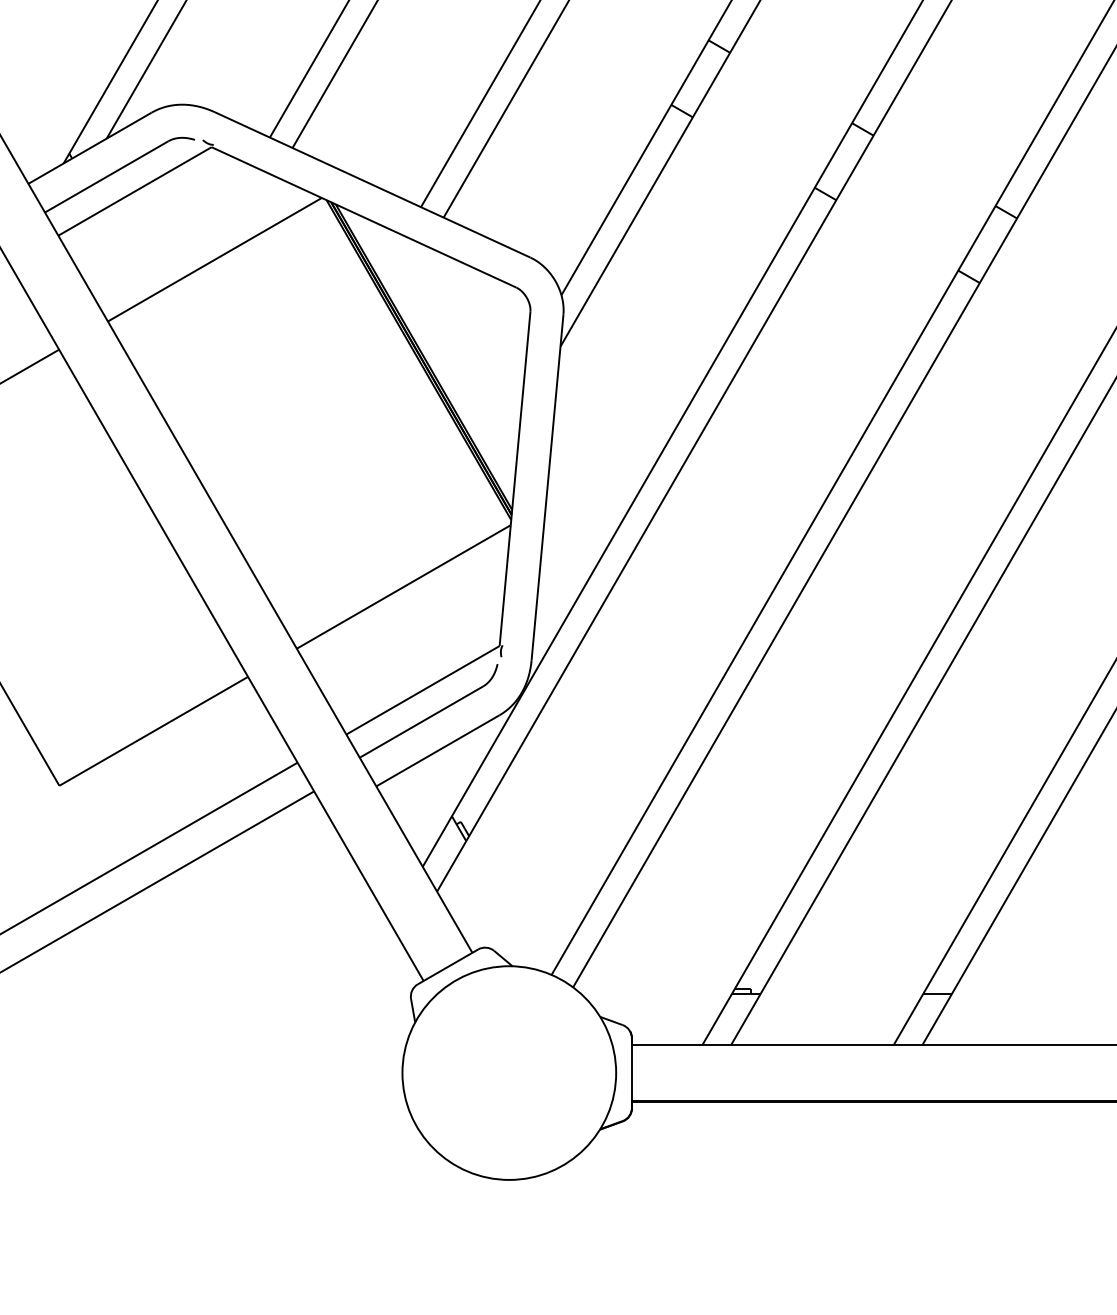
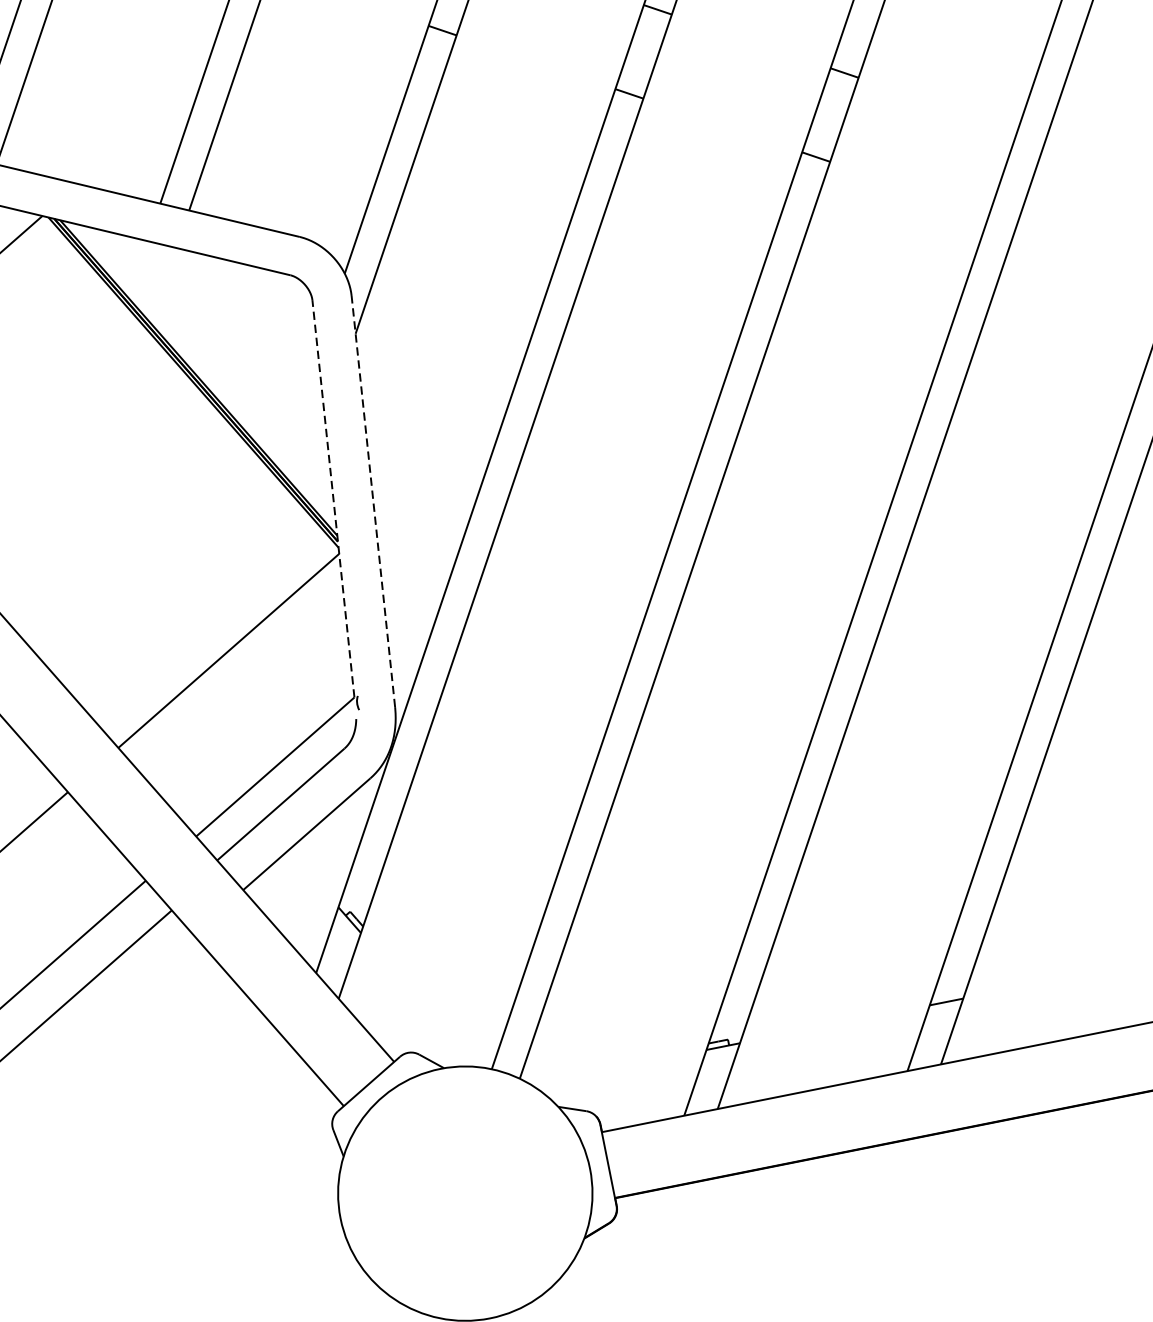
line: (515, 478) -> (333, 498), solid -> dashed
line: (547, 487) -> (373, 501), solid -> dashed

